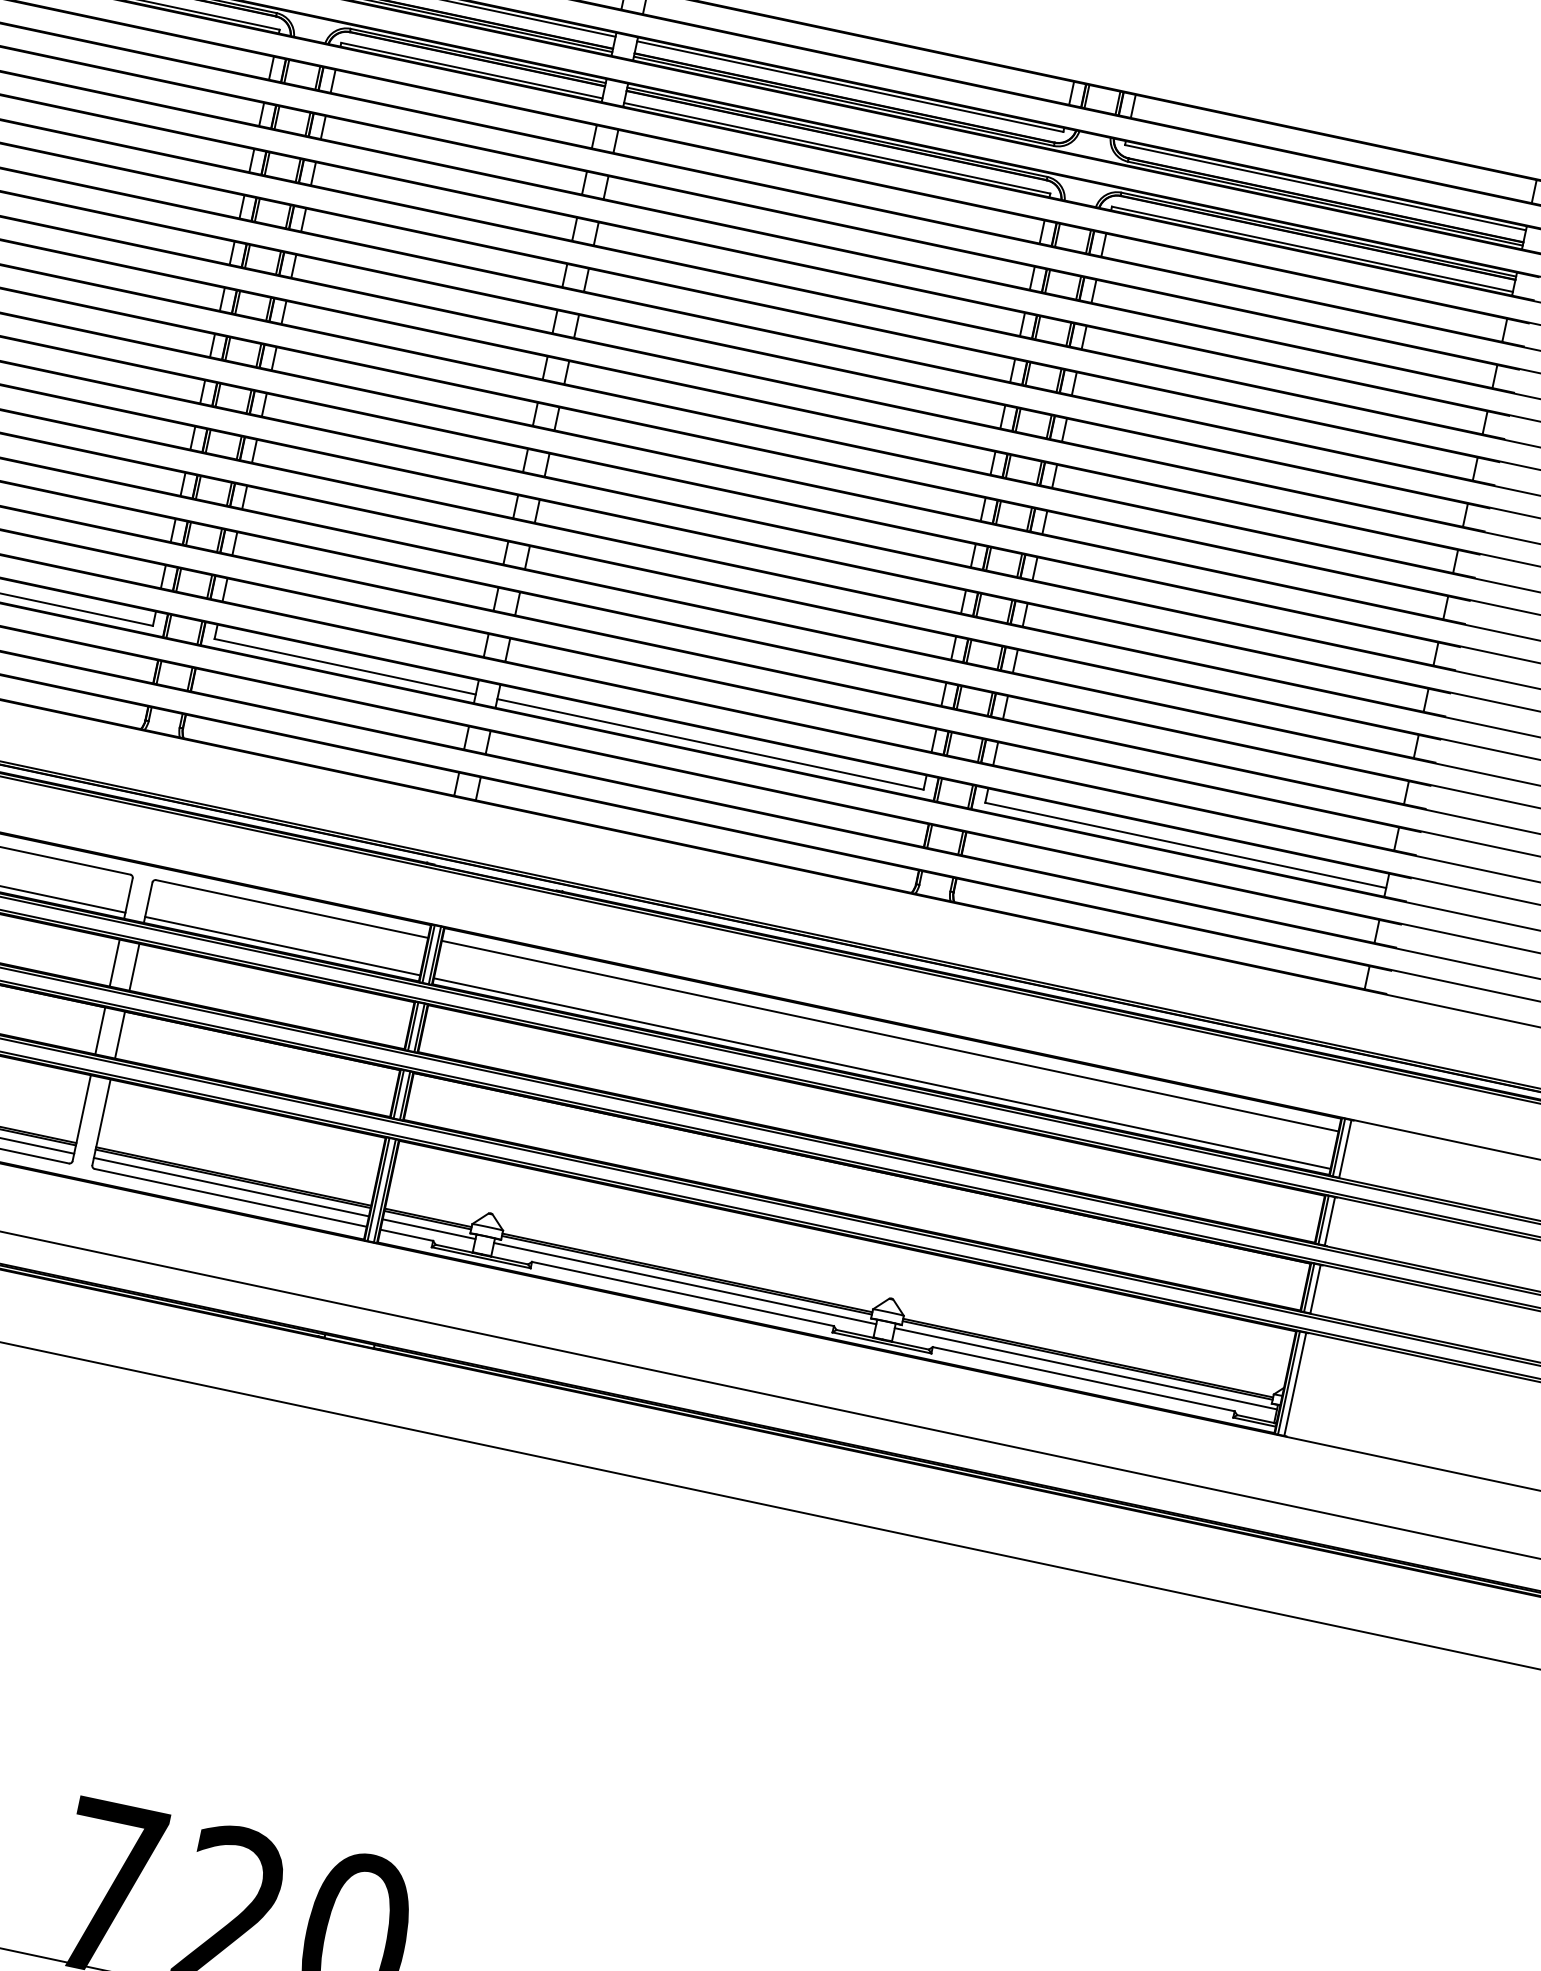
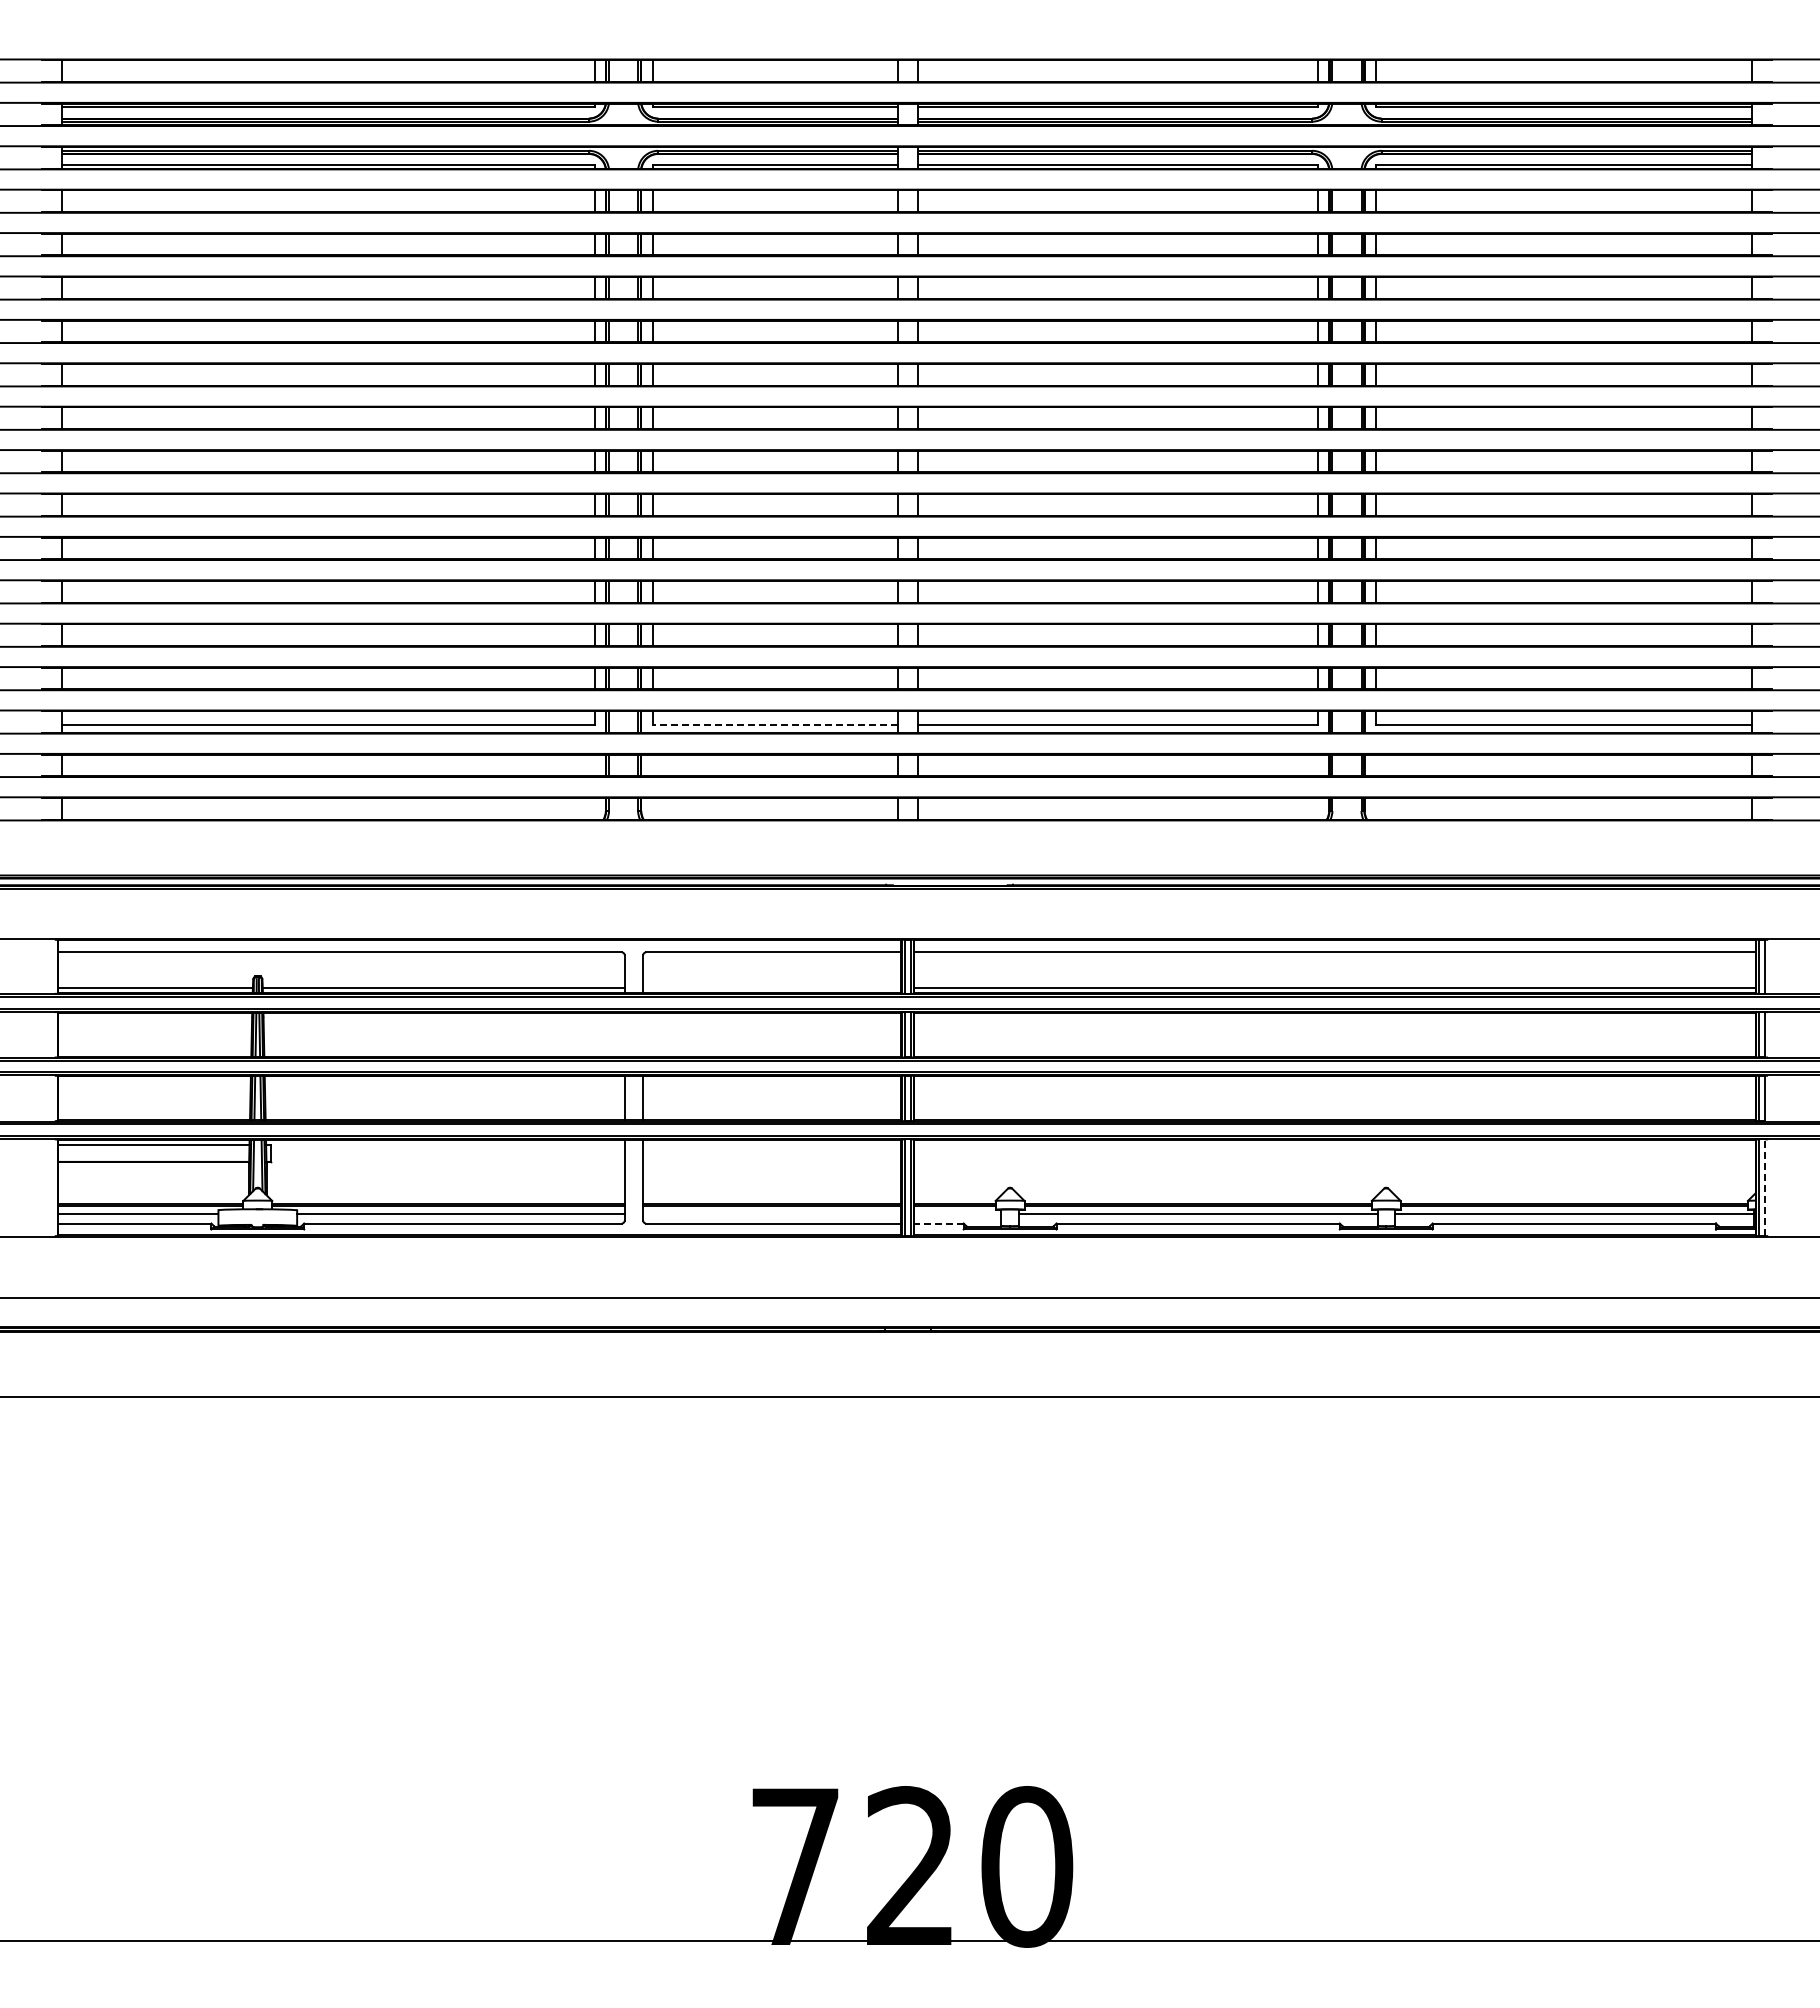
line: (345, 666) -> (775, 724), solid -> dashed
line: (282, 946) -> (772, 987), removed
line: (114, 962) -> (624, 1034), removed
line: (134, 967) -> (643, 1034), removed
line: (231, 1186) -> (772, 1213), removed
line: (428, 1228) -> (957, 1213), removed
line: (407, 1235) -> (939, 1223), solid -> dashed
line: (1295, 1384) -> (1765, 1187), solid -> dashed

